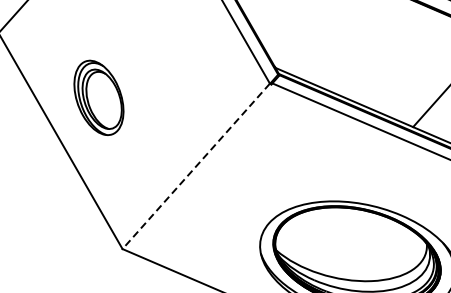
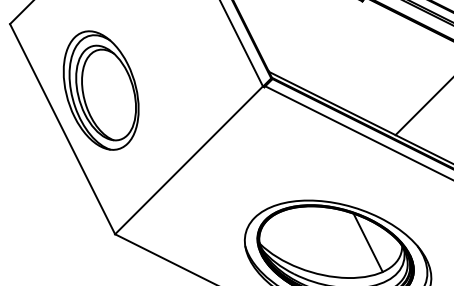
part: (98, 97) -> (100, 90), size x1.67
line: (196, 166) -> (189, 160), dashed -> solid
line: (390, 242) -> (367, 242), added

